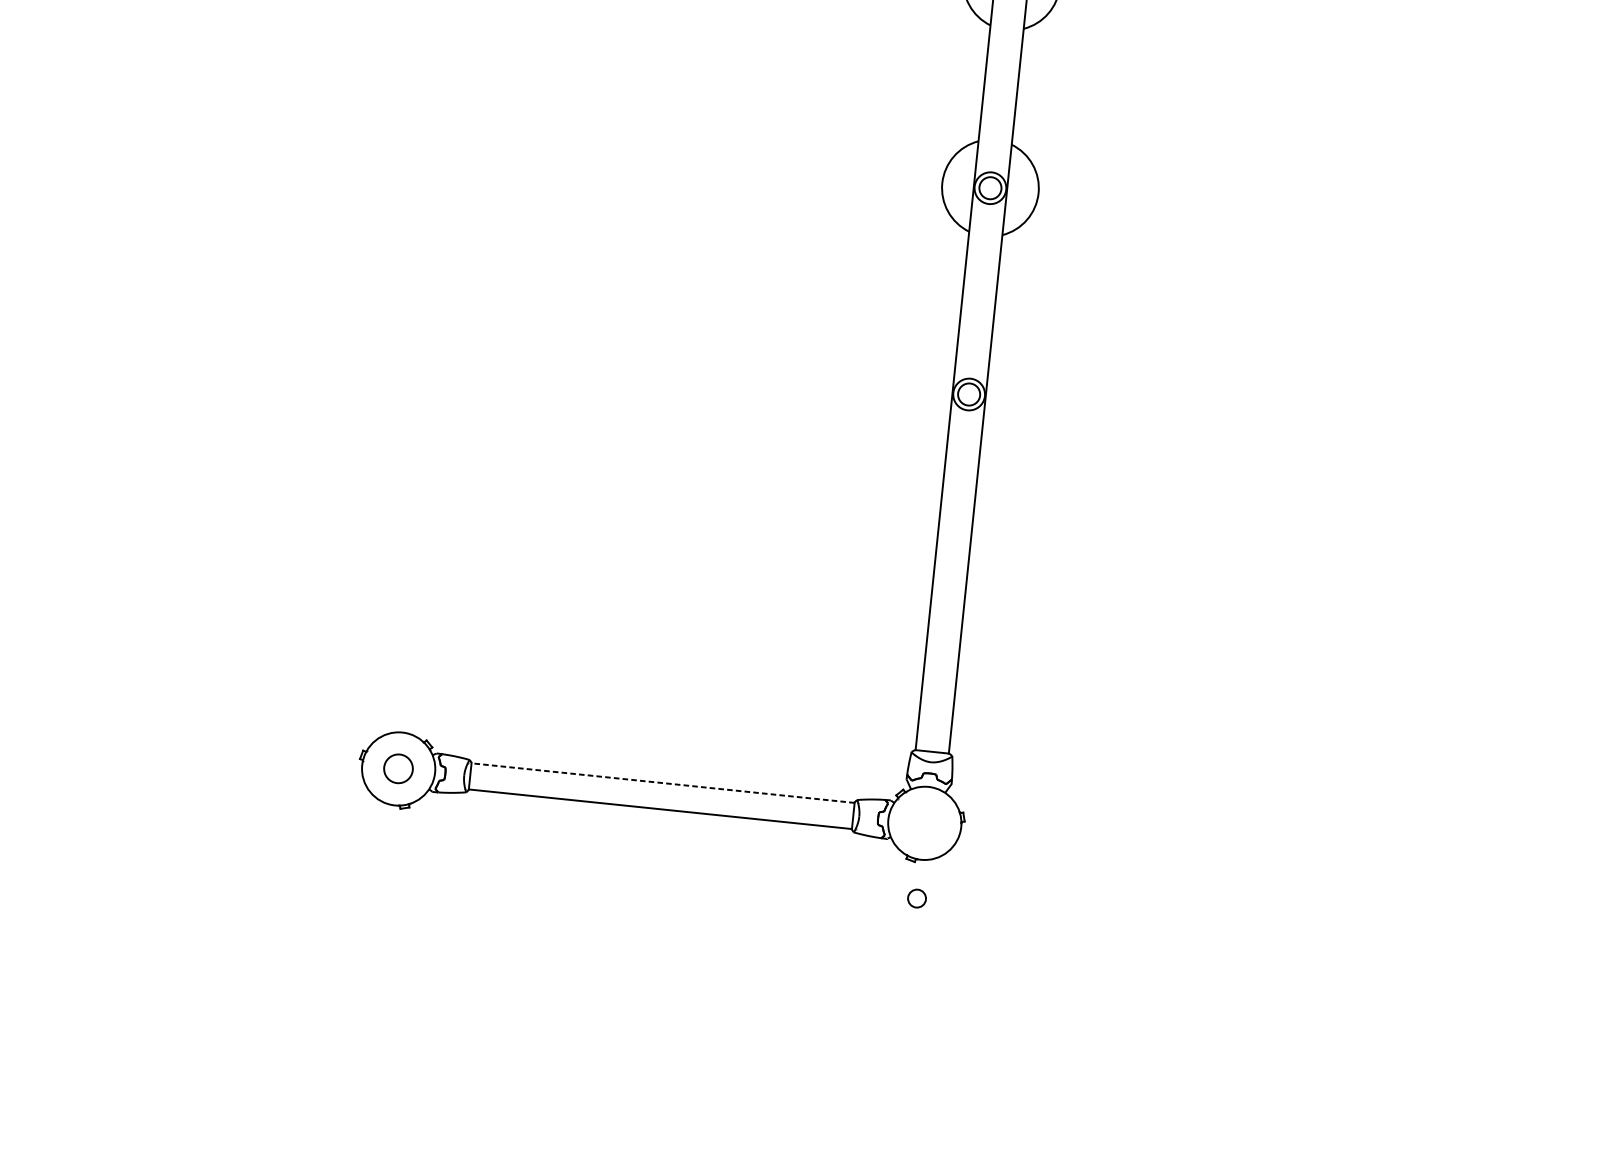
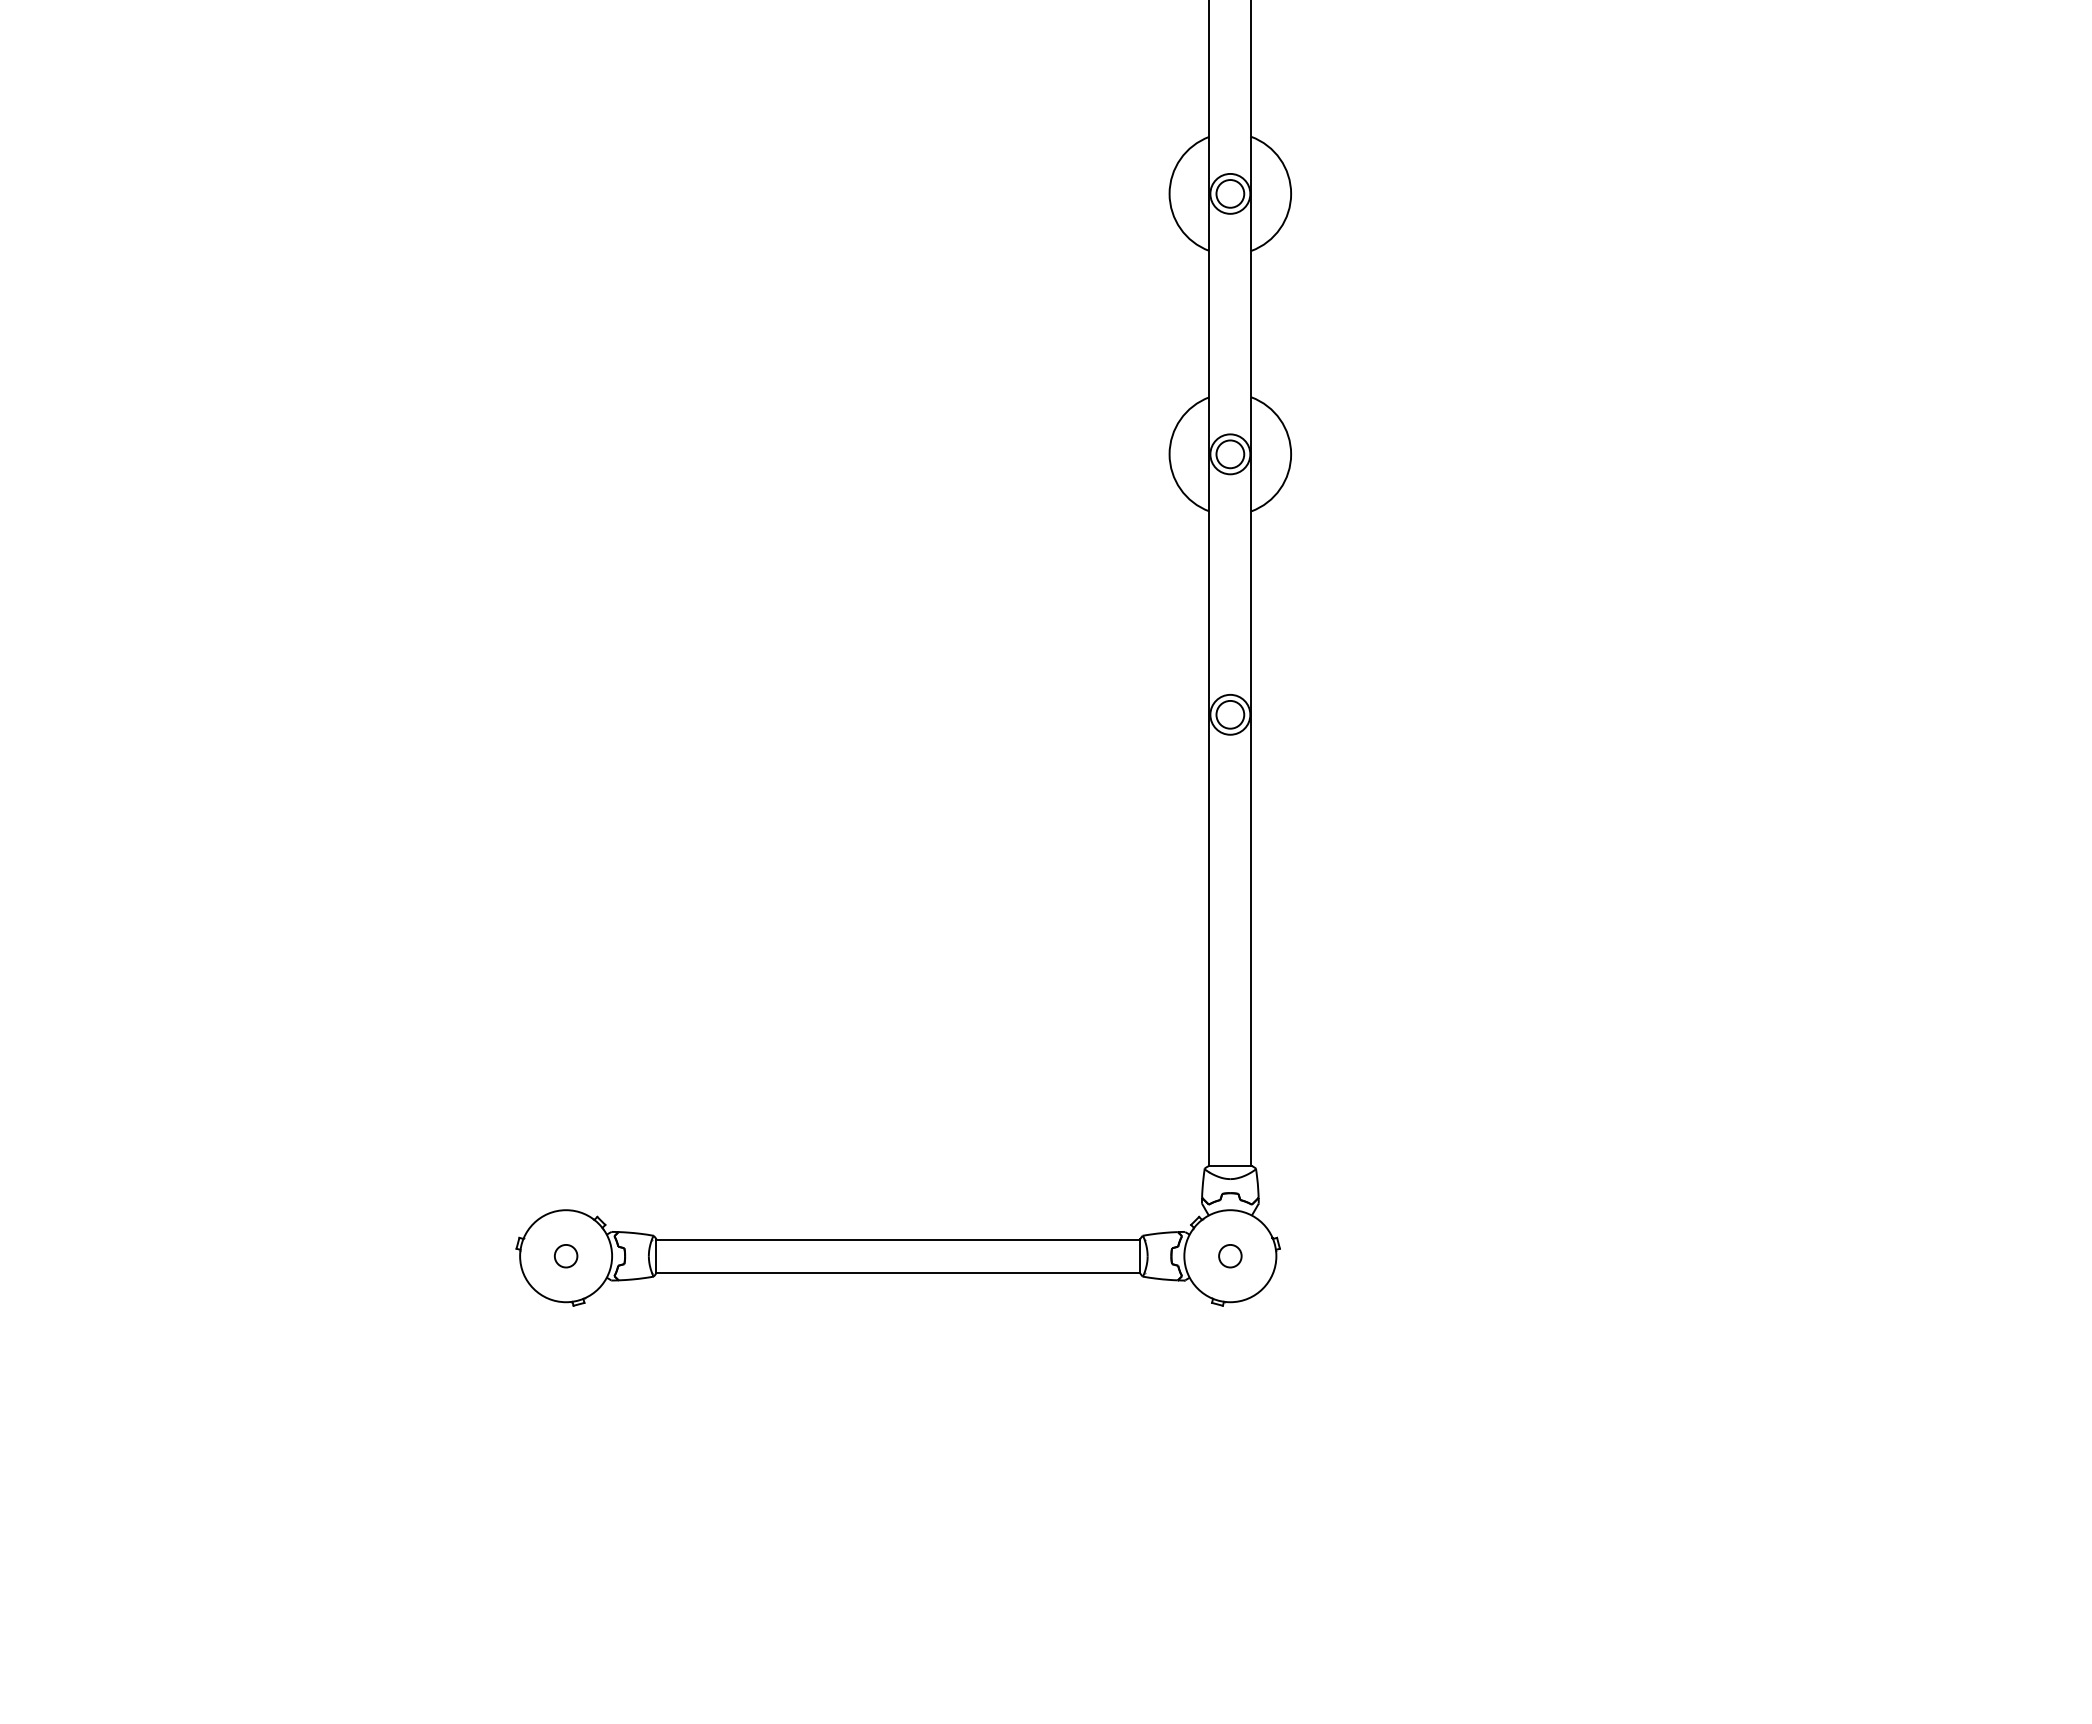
circle: (398, 769) -> (566, 1256), size x0.62
line: (663, 782) -> (898, 1239), dashed -> solid
circle: (917, 898) -> (1230, 1256), moved

